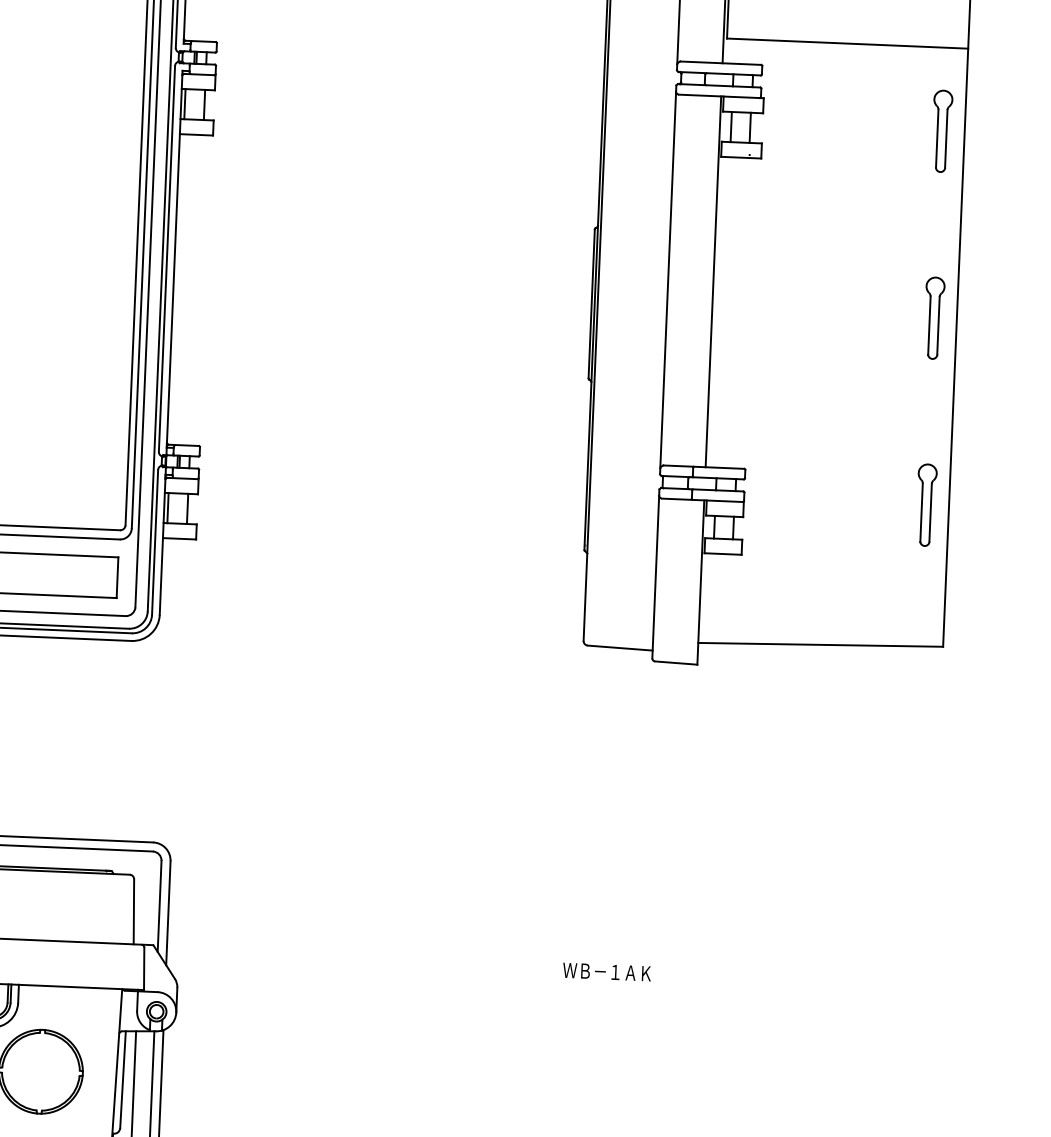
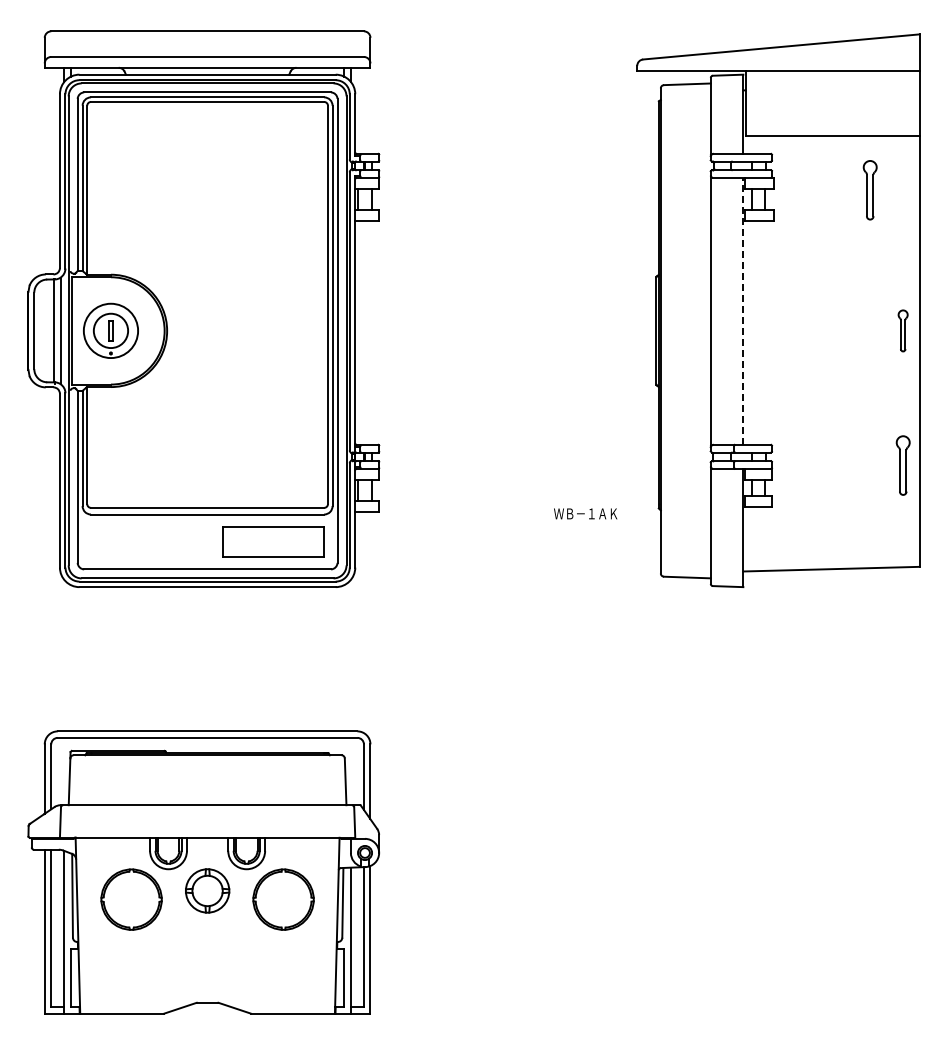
part: (941, 131) -> (869, 190), moved
line: (713, 282) -> (743, 311), solid -> dashed
part: (933, 317) -> (902, 330), size x0.7
text: (606, 971) -> (585, 513), moved

